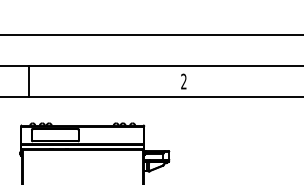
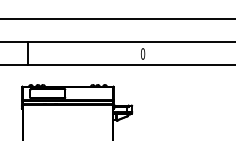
text: (184, 80) -> (143, 53), 2 -> 0

